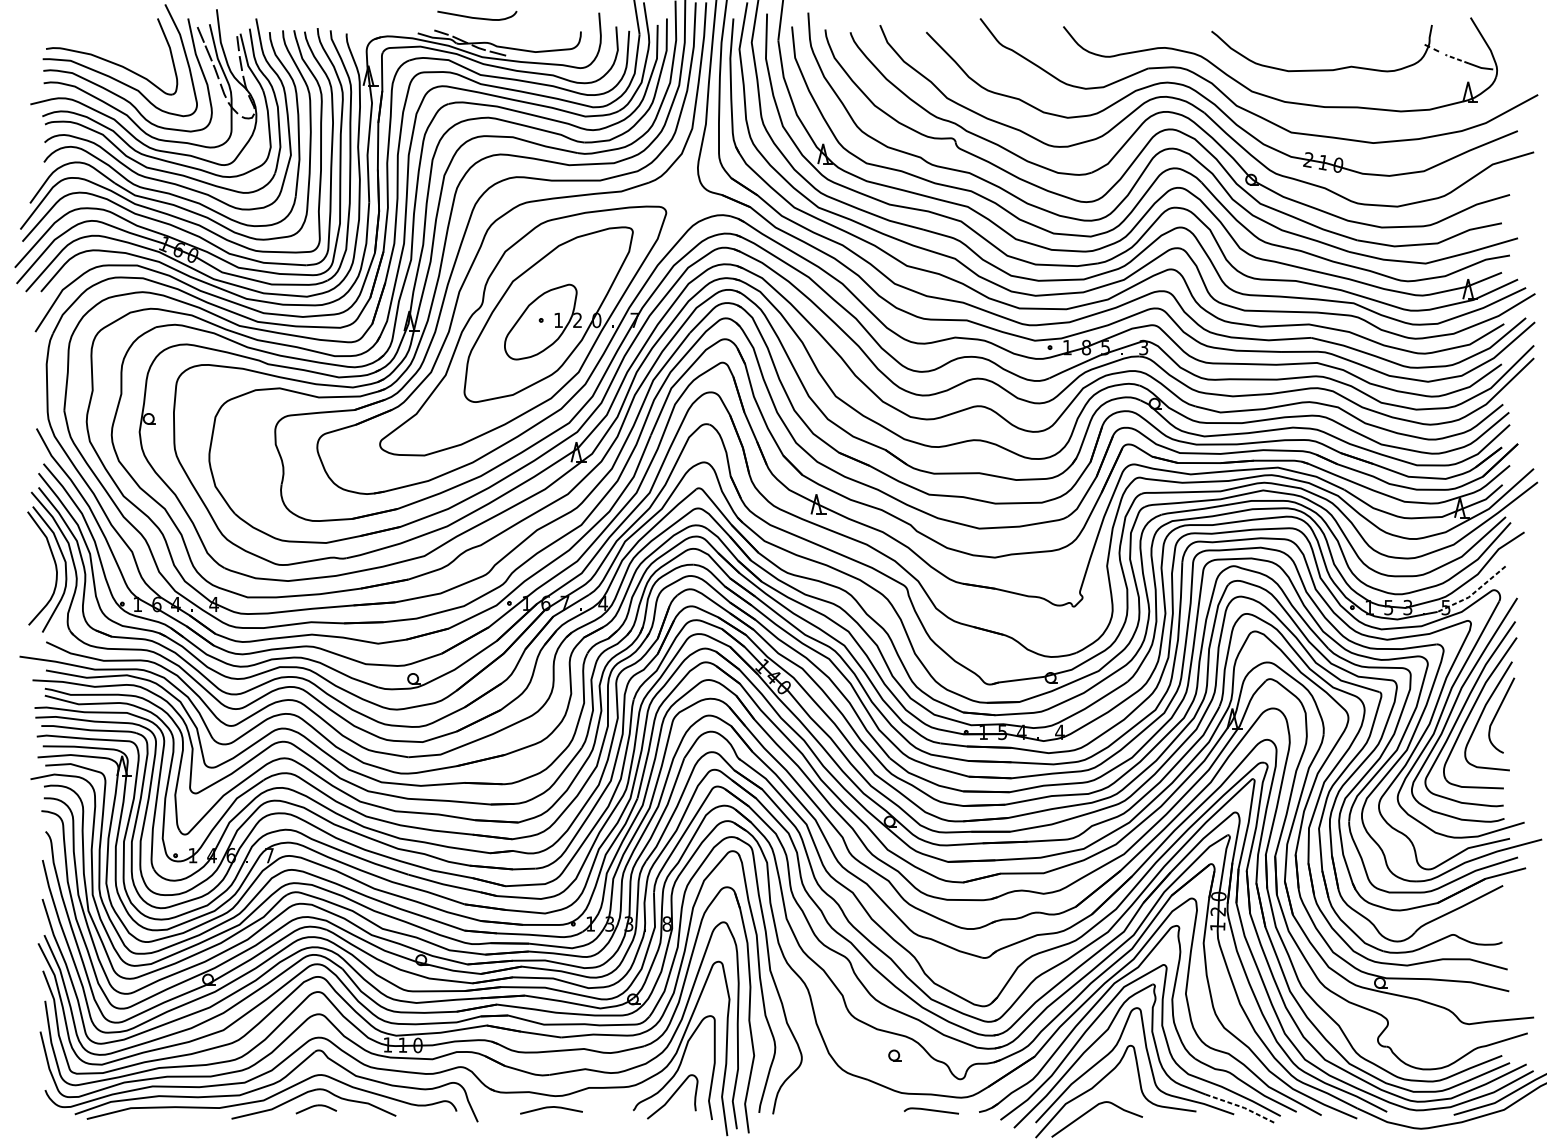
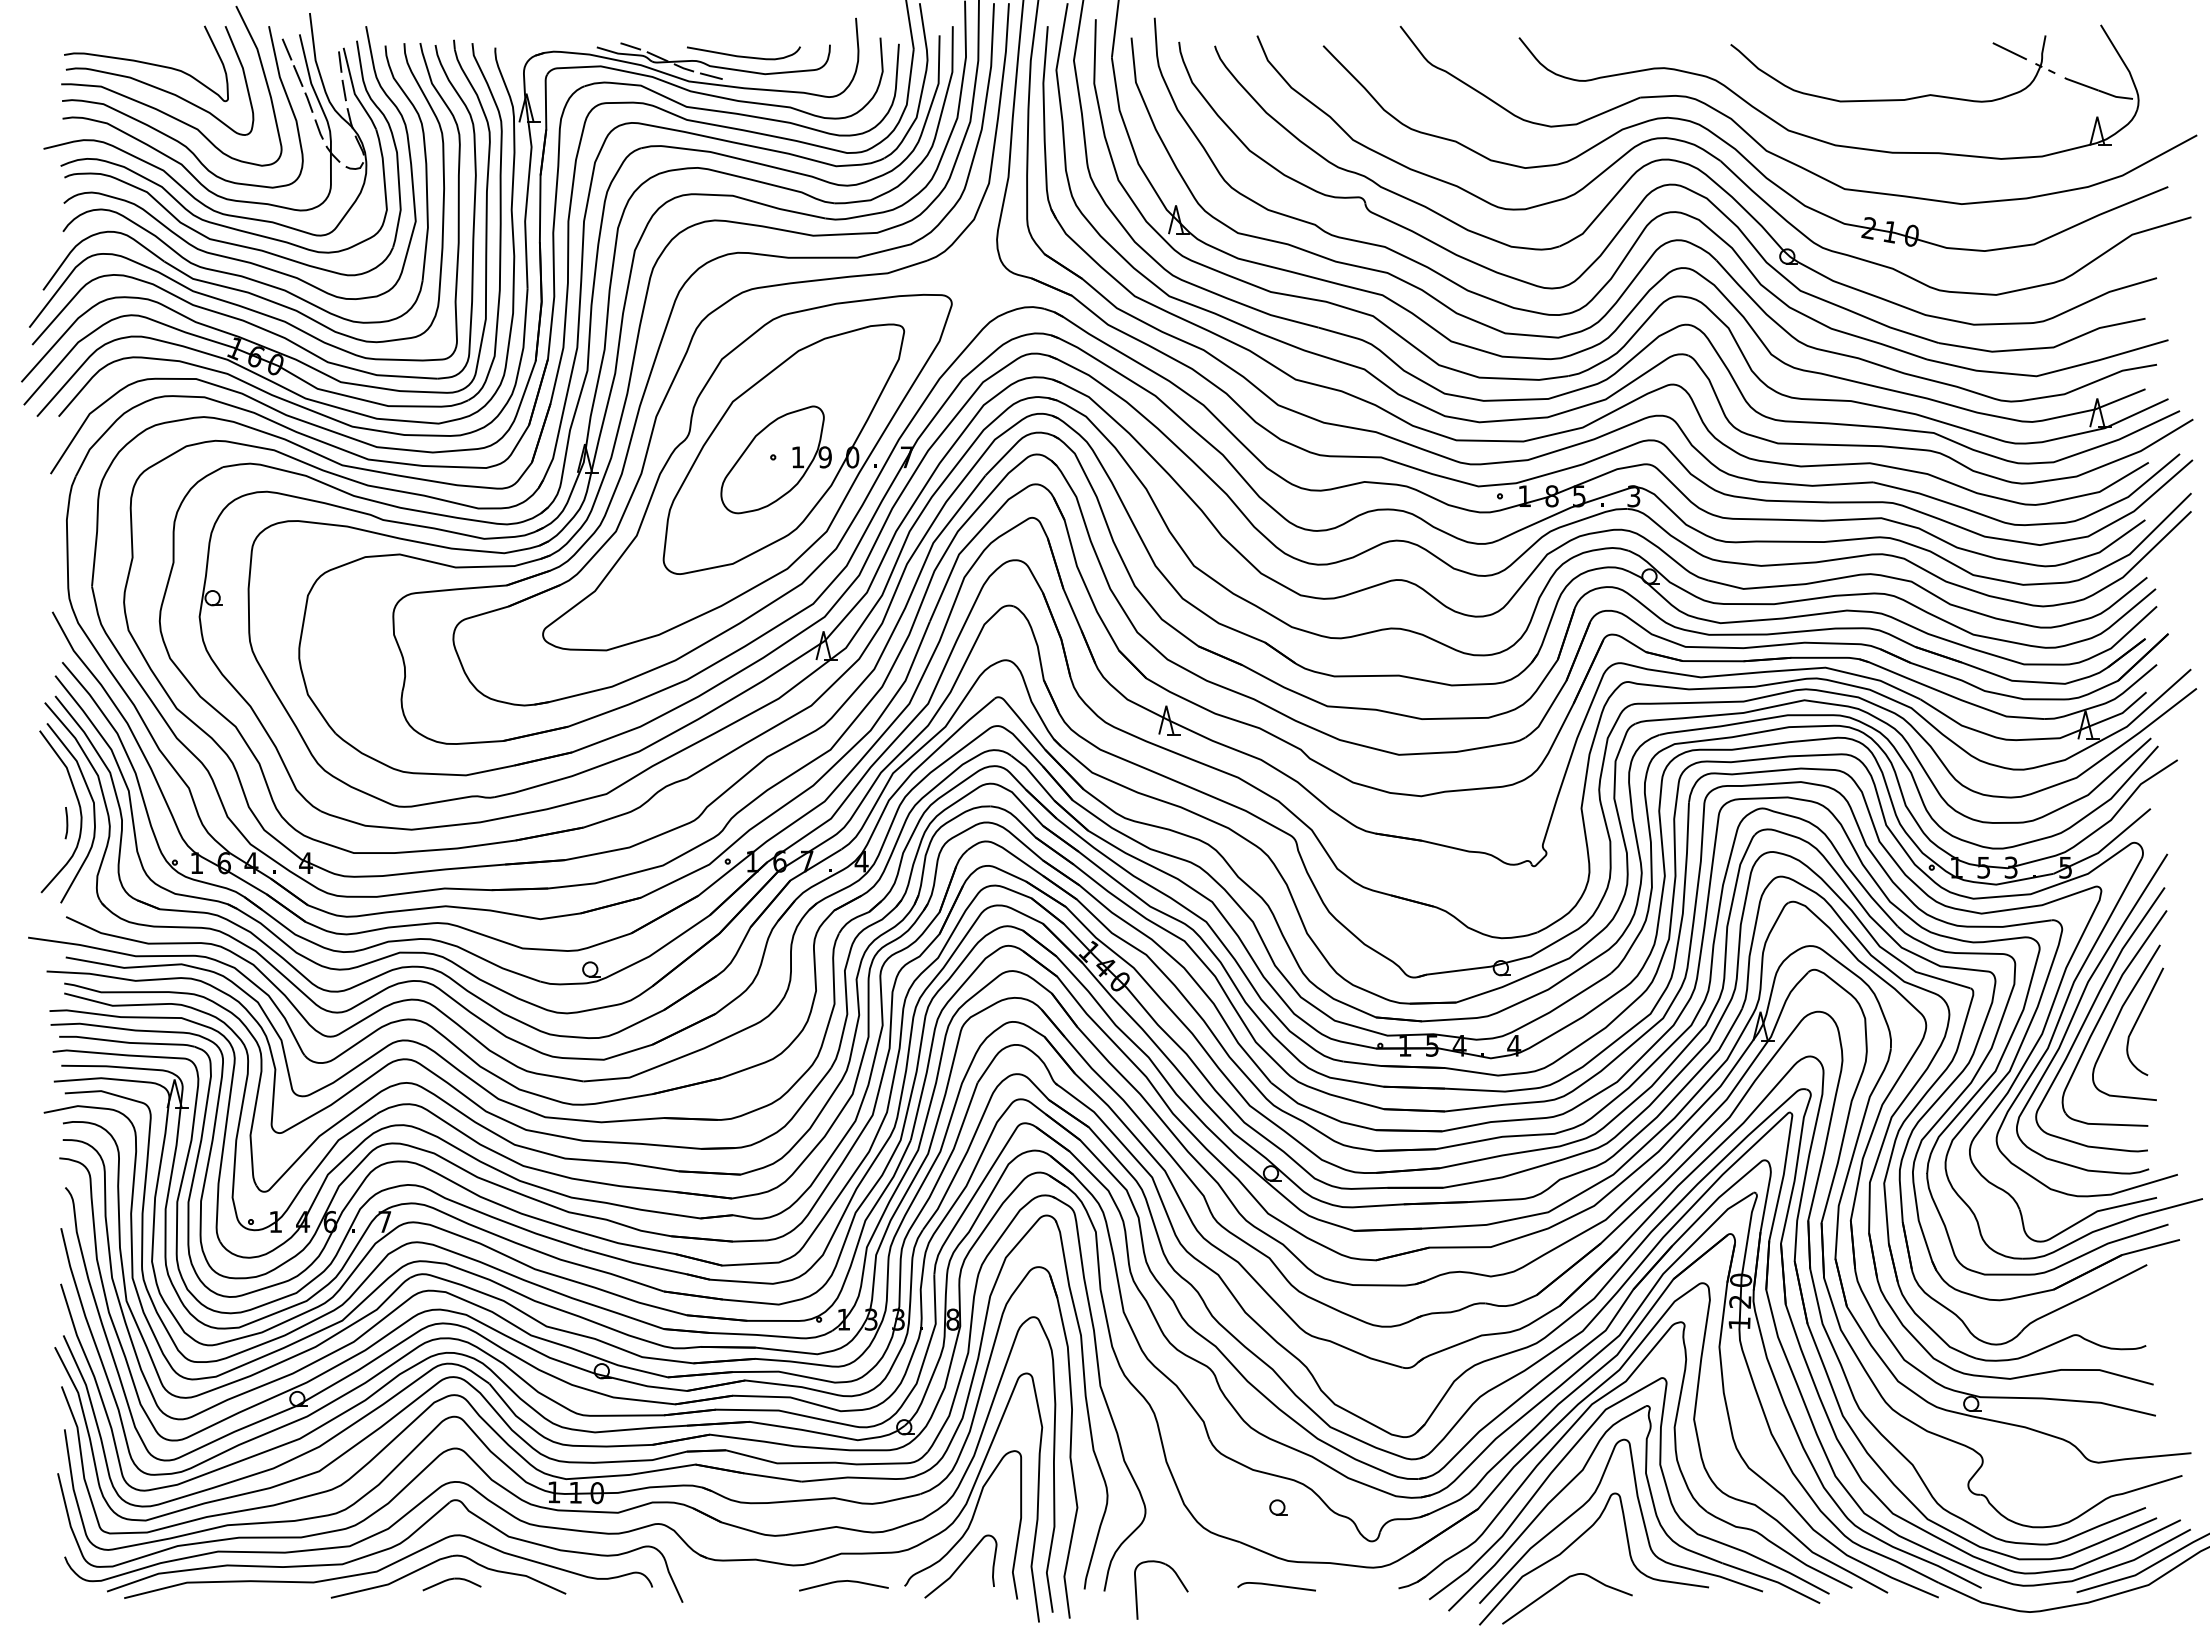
curve: (476, 17) -> (742, 55), moved
line: (1406, 36) -> (2009, 51), added
curve: (102, 44) -> (146, 63), added
line: (1456, 59) -> (2080, 84), dashed -> solid
text: (577, 320) -> (824, 457), 2 -> 9
line: (46, 576) -> (66, 823), added
line: (1473, 593) -> (2105, 847), dashed -> solid
part: (824, 1105) -> (1178, 1579), added
line: (1241, 1106) -> (1773, 1580), dashed -> solid
curve: (550, 1108) -> (842, 1582), moved
curve: (931, 1110) -> (1276, 1586), moved

